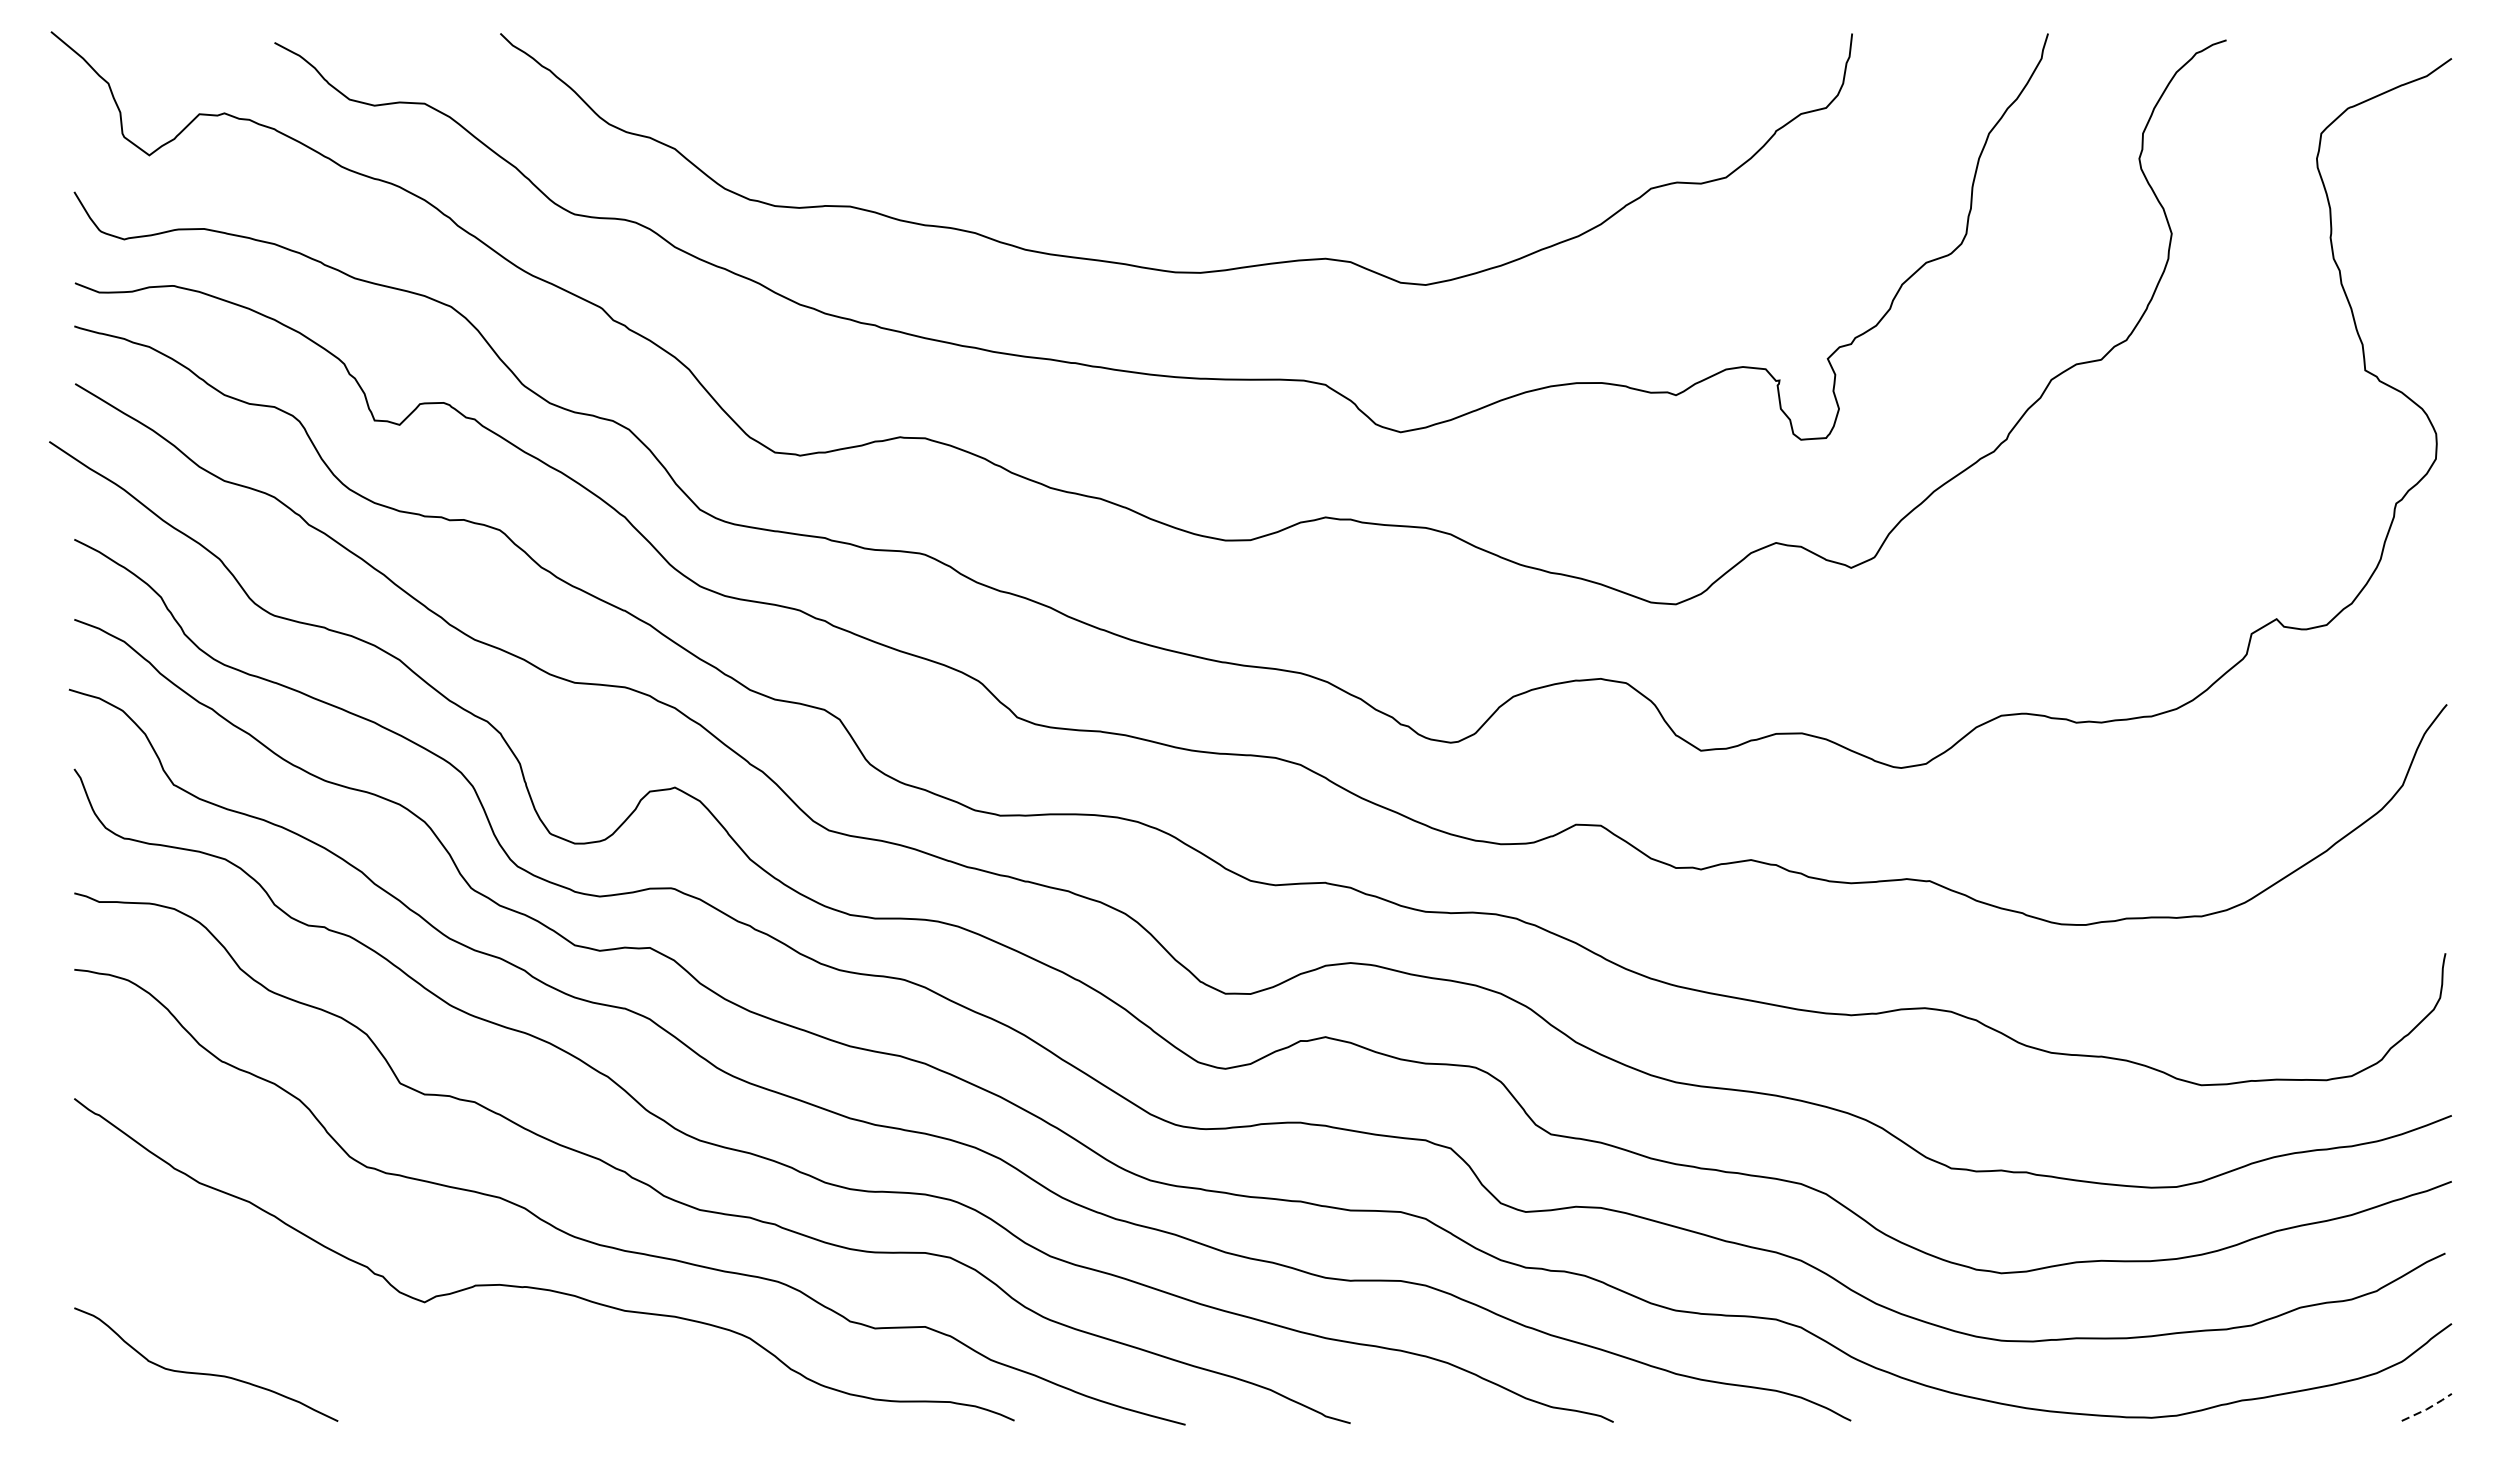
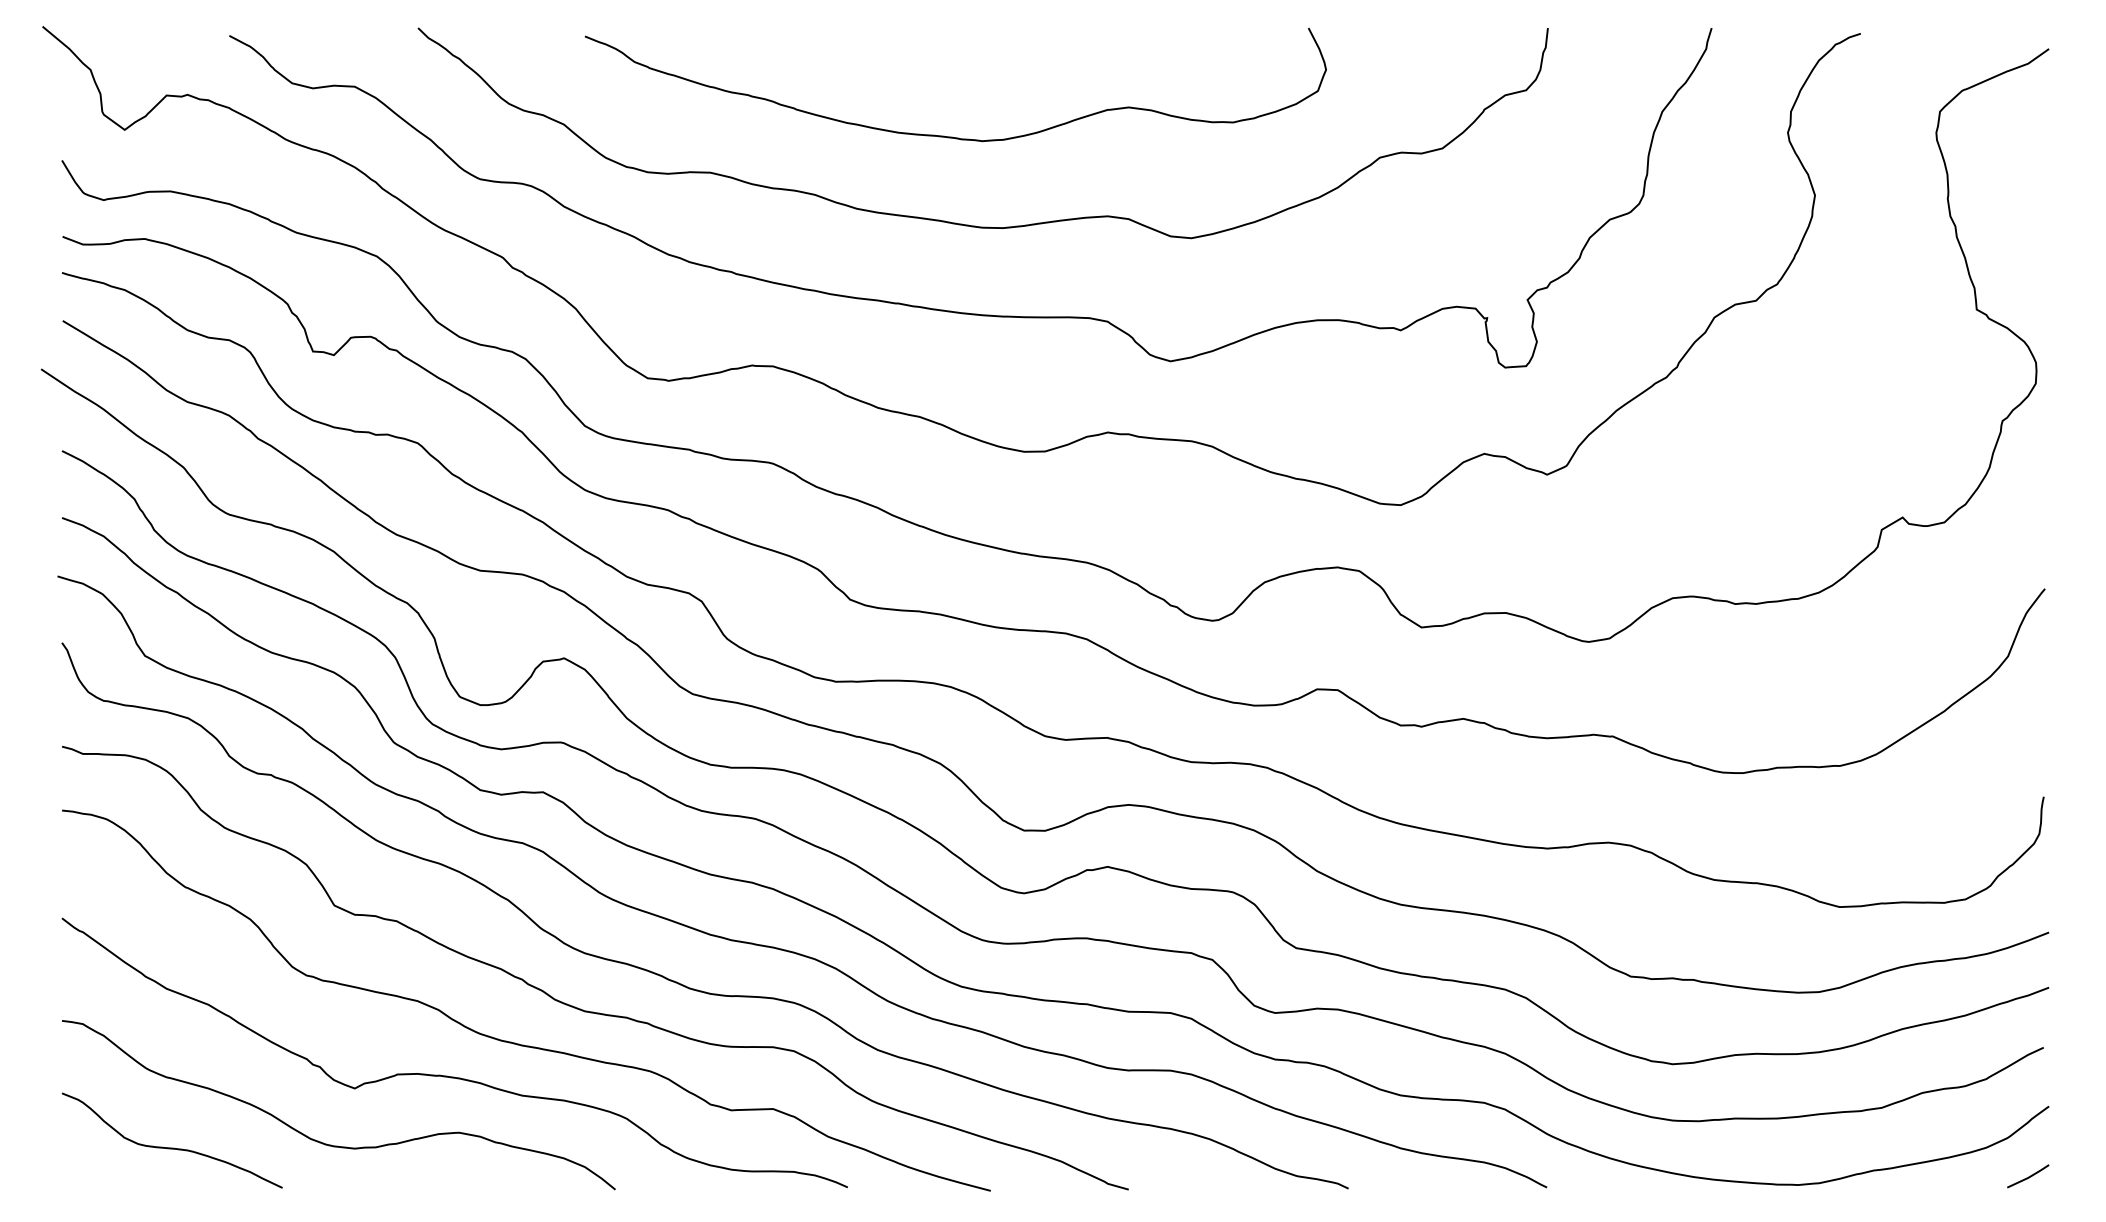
curve: (1139, 163) -> (952, 136), added
curve: (396, 1369) -> (331, 1144), added
line: (2428, 1408) -> (2029, 1177), dashed -> solid

